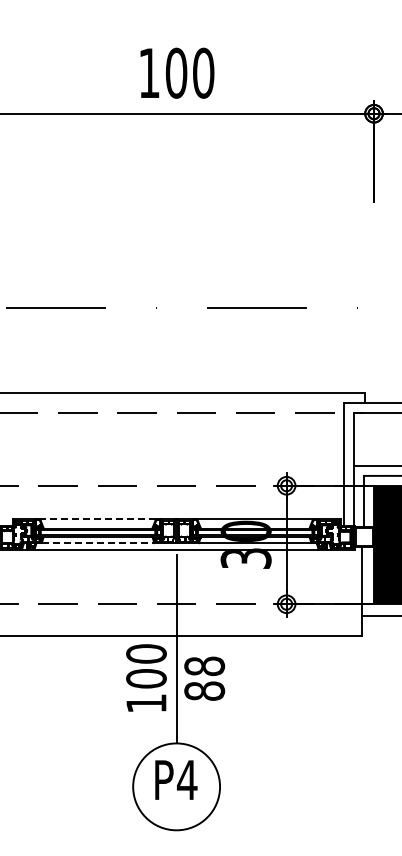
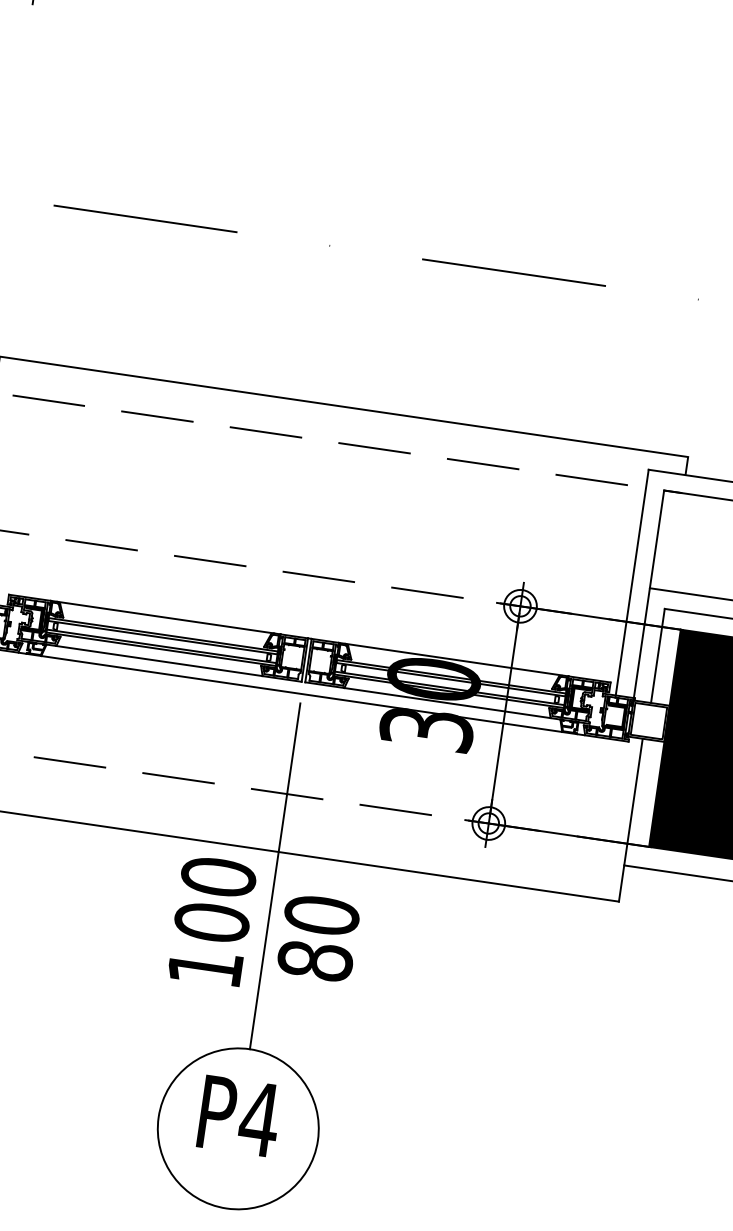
line: (98, 519) -> (166, 617), dashed -> solid
line: (98, 543) -> (160, 661), dashed -> solid
text: (204, 666) -> (321, 915), 88 -> 80

